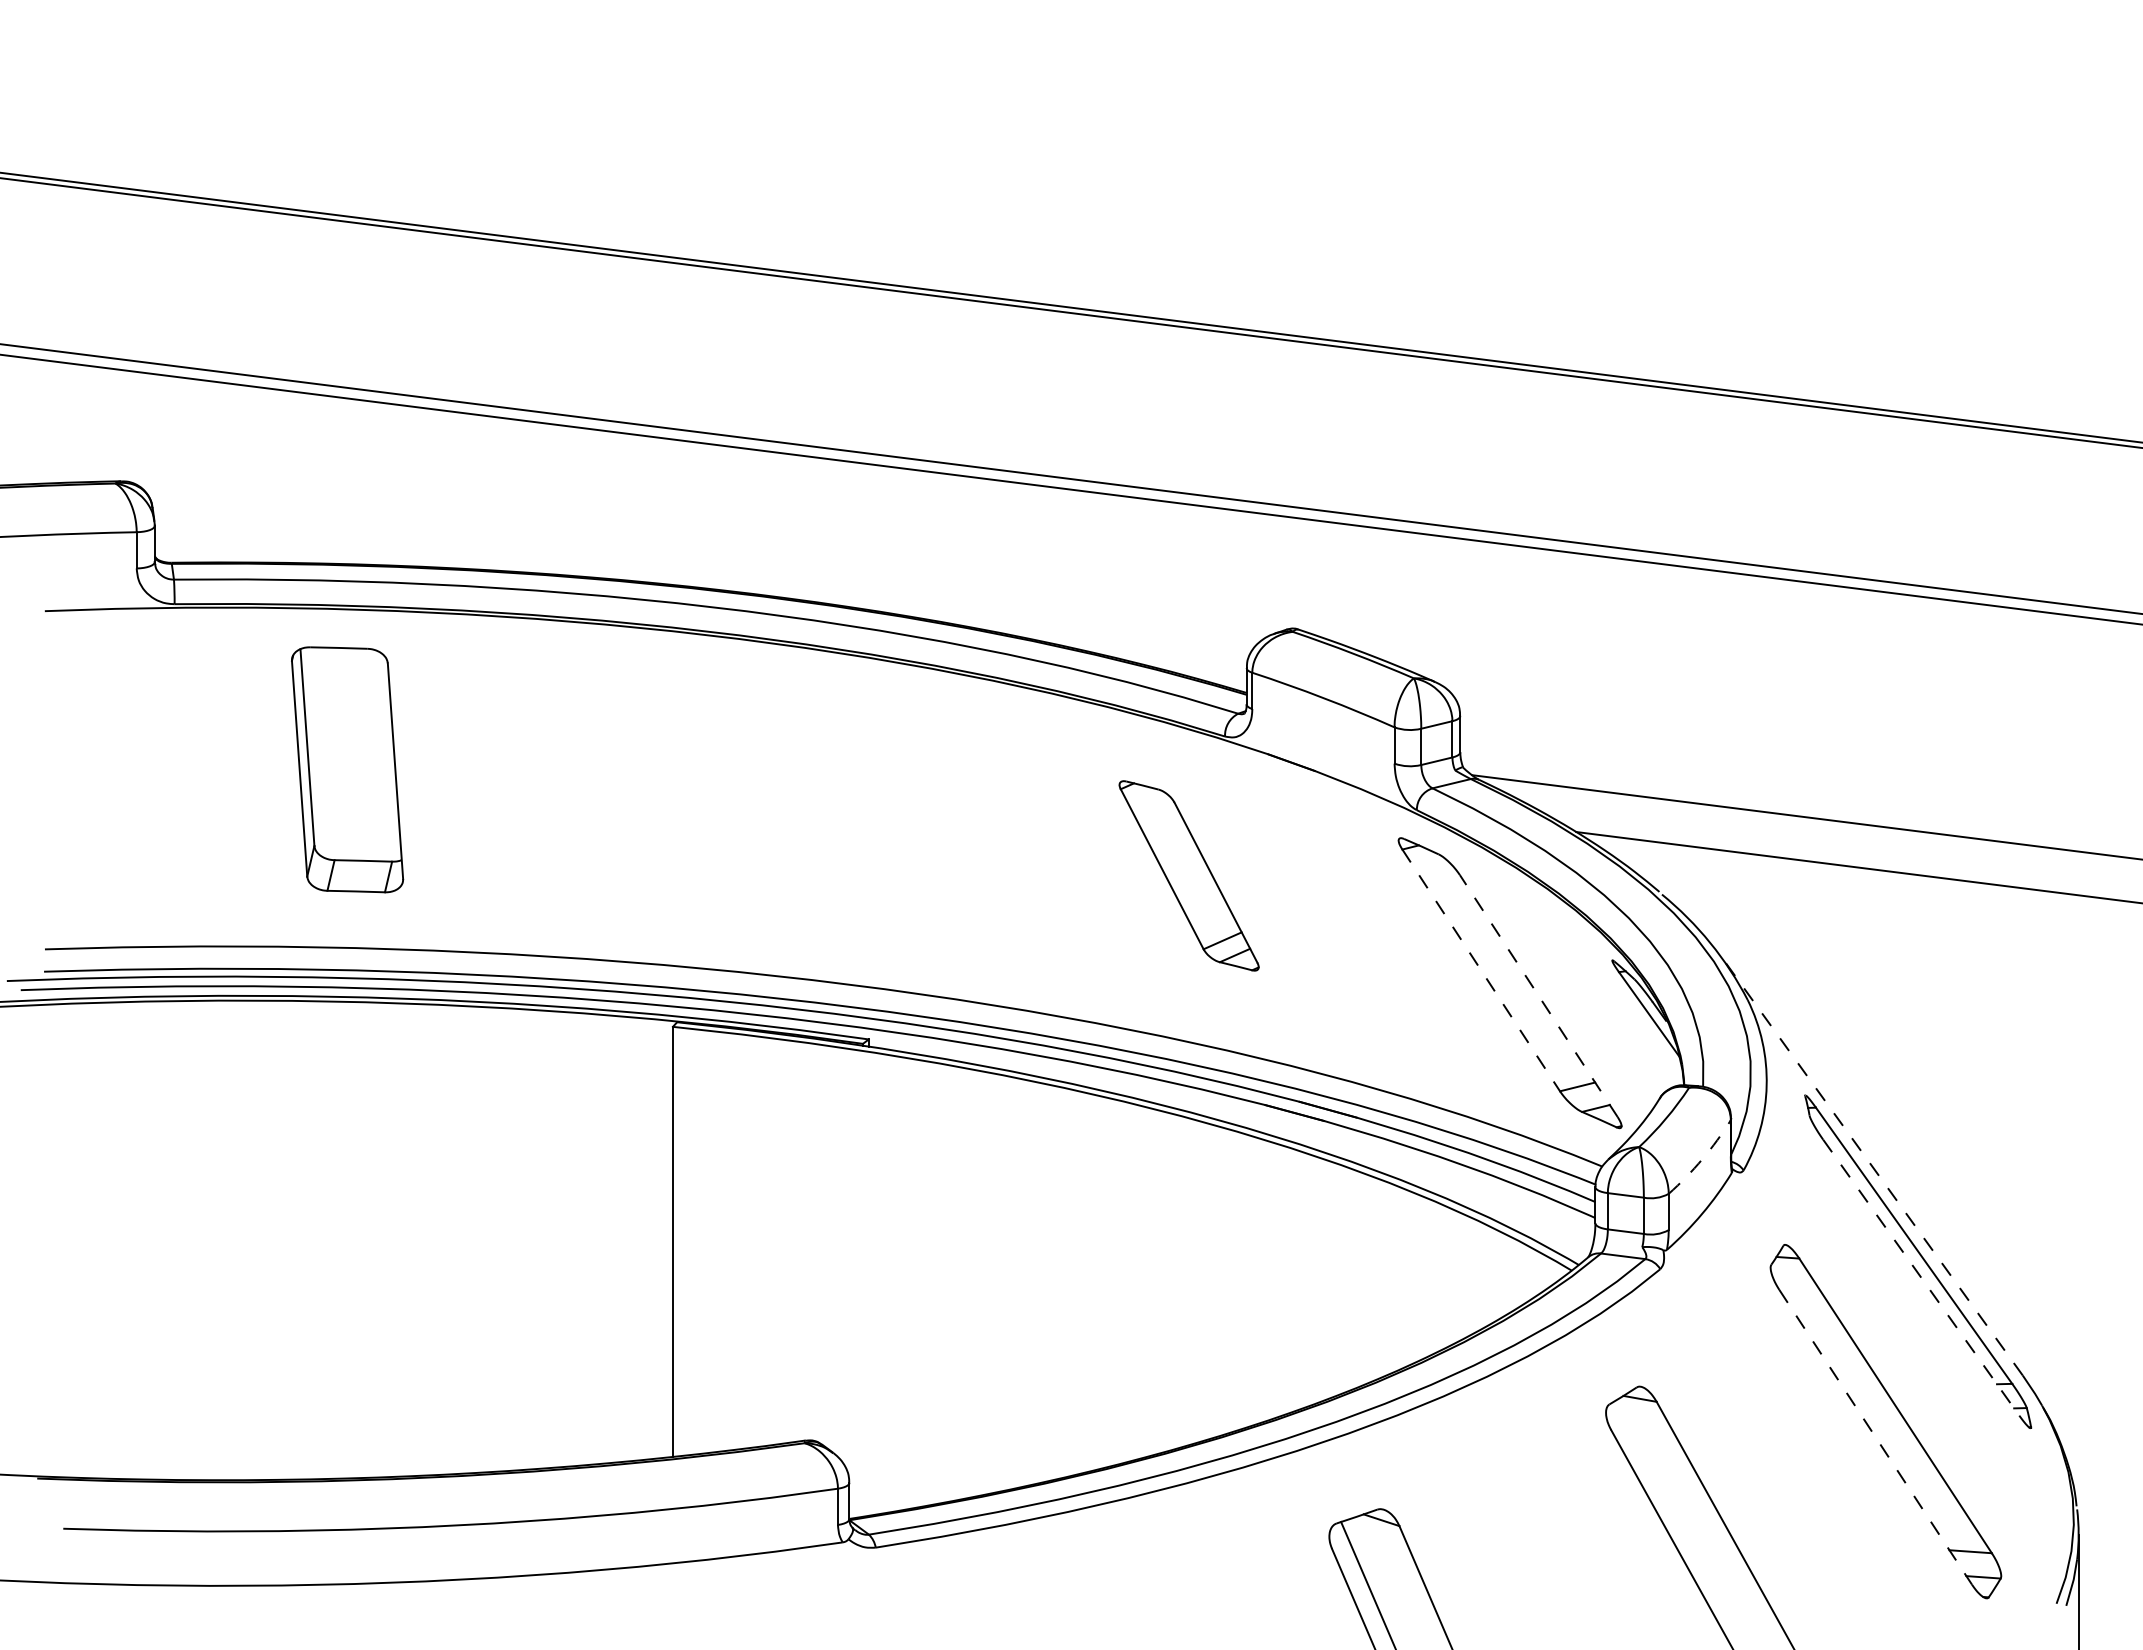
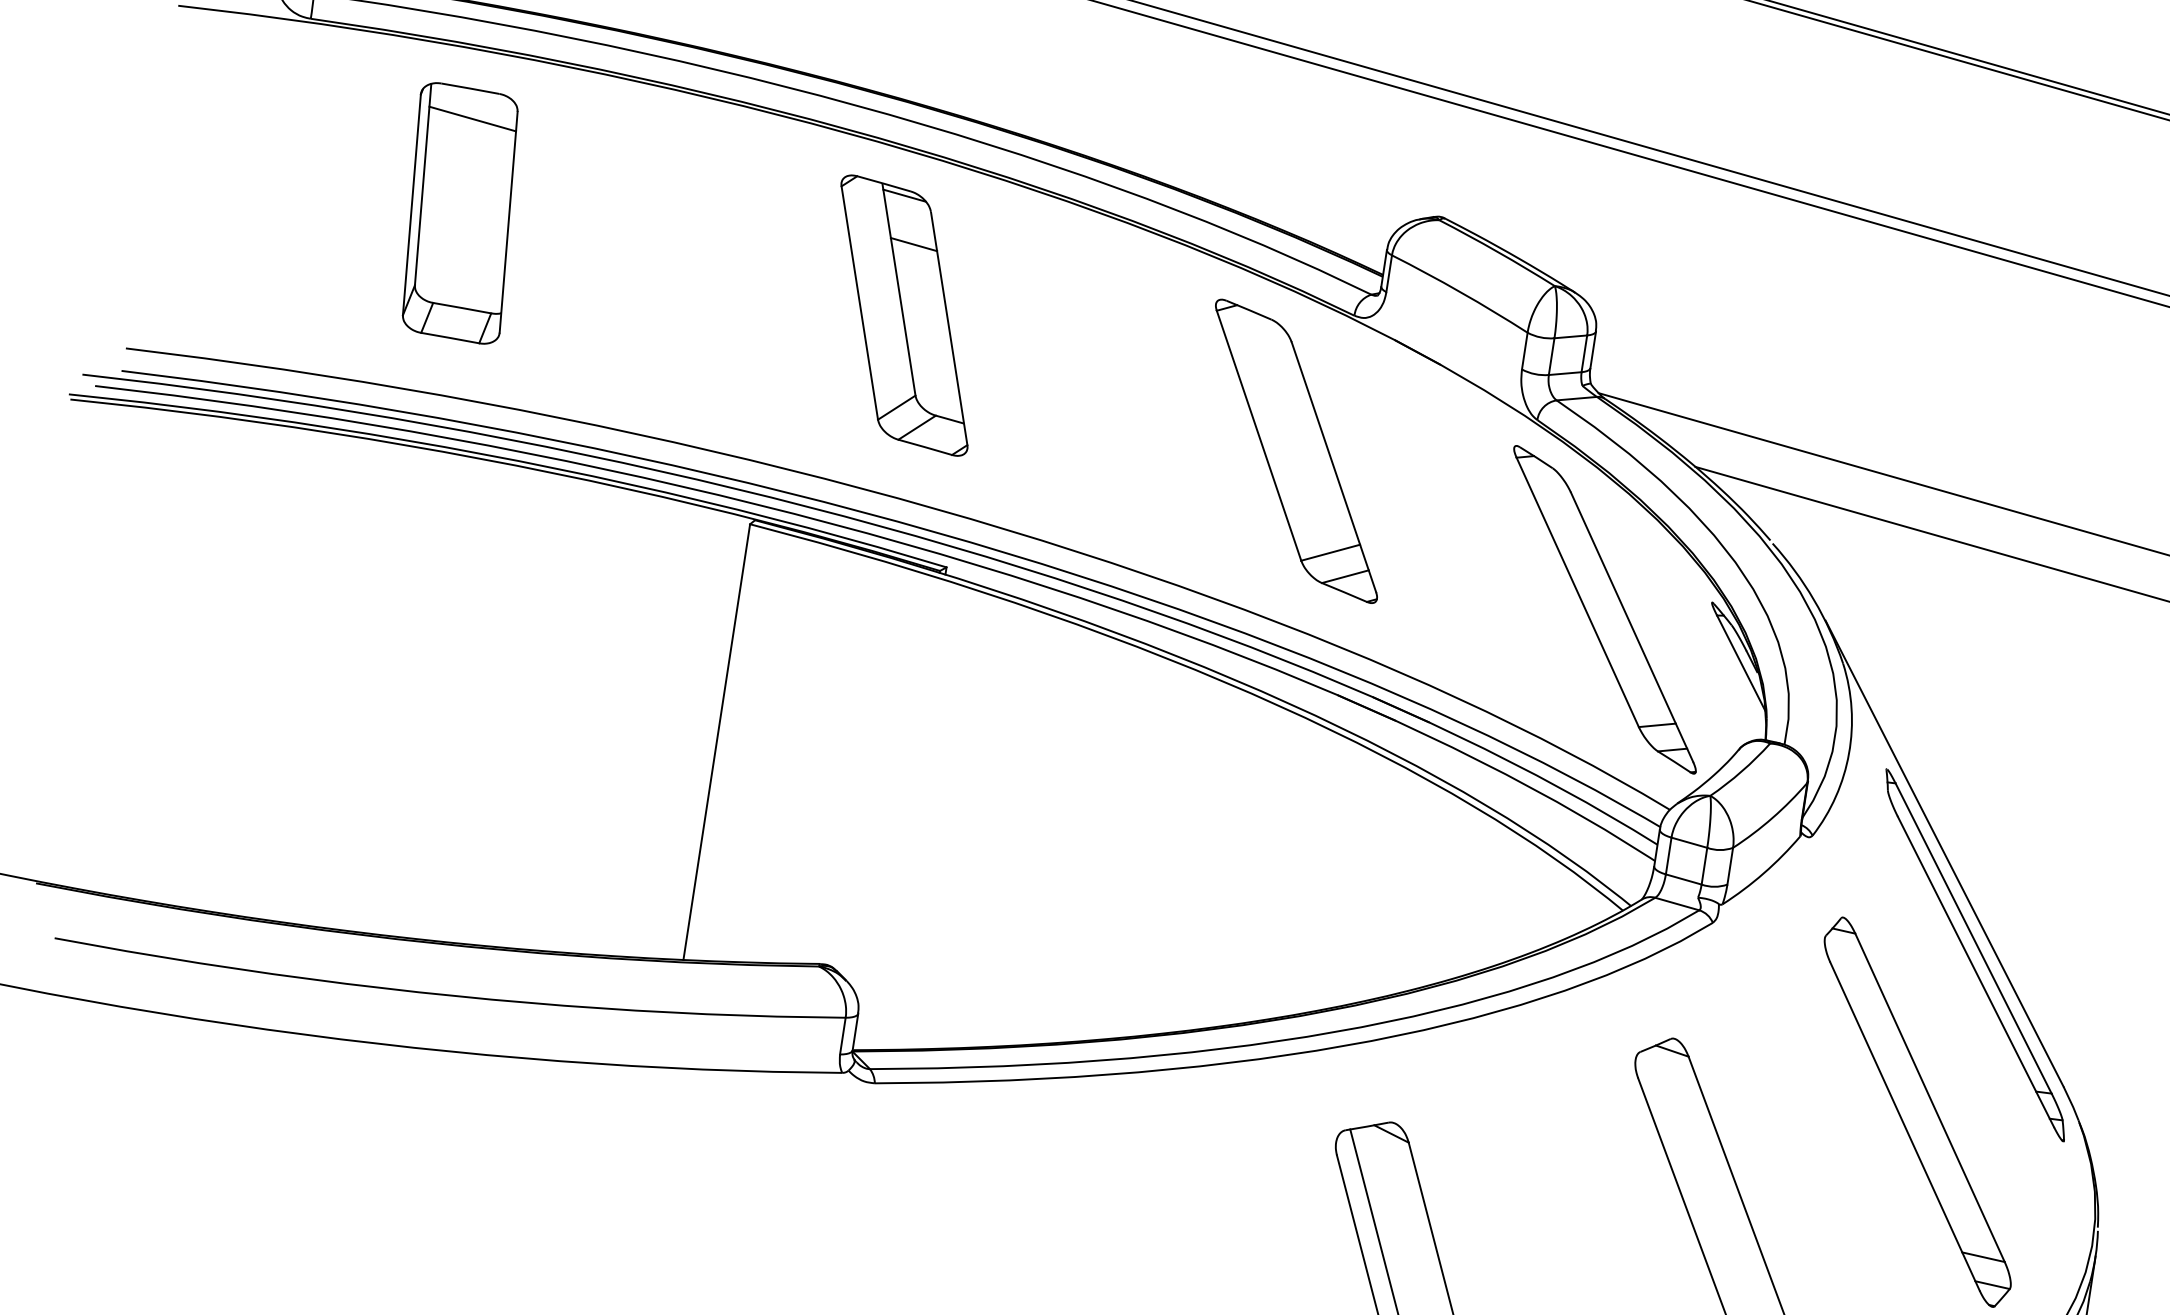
line: (345, 676) -> (472, 118), added
part: (790, 802) -> (903, 315), added
part: (1188, 875) -> (1295, 450), size x1.43
line: (1481, 970) -> (1578, 592), dashed -> solid
line: (1538, 995) -> (1631, 626), dashed -> solid
arc: (1702, 1159) -> (1772, 818), dashed -> solid
line: (1873, 1167) -> (1944, 852), dashed -> solid
line: (1921, 1278) -> (1976, 972), dashed -> solid
line: (1875, 1437) -> (1904, 1126), dashed -> solid

